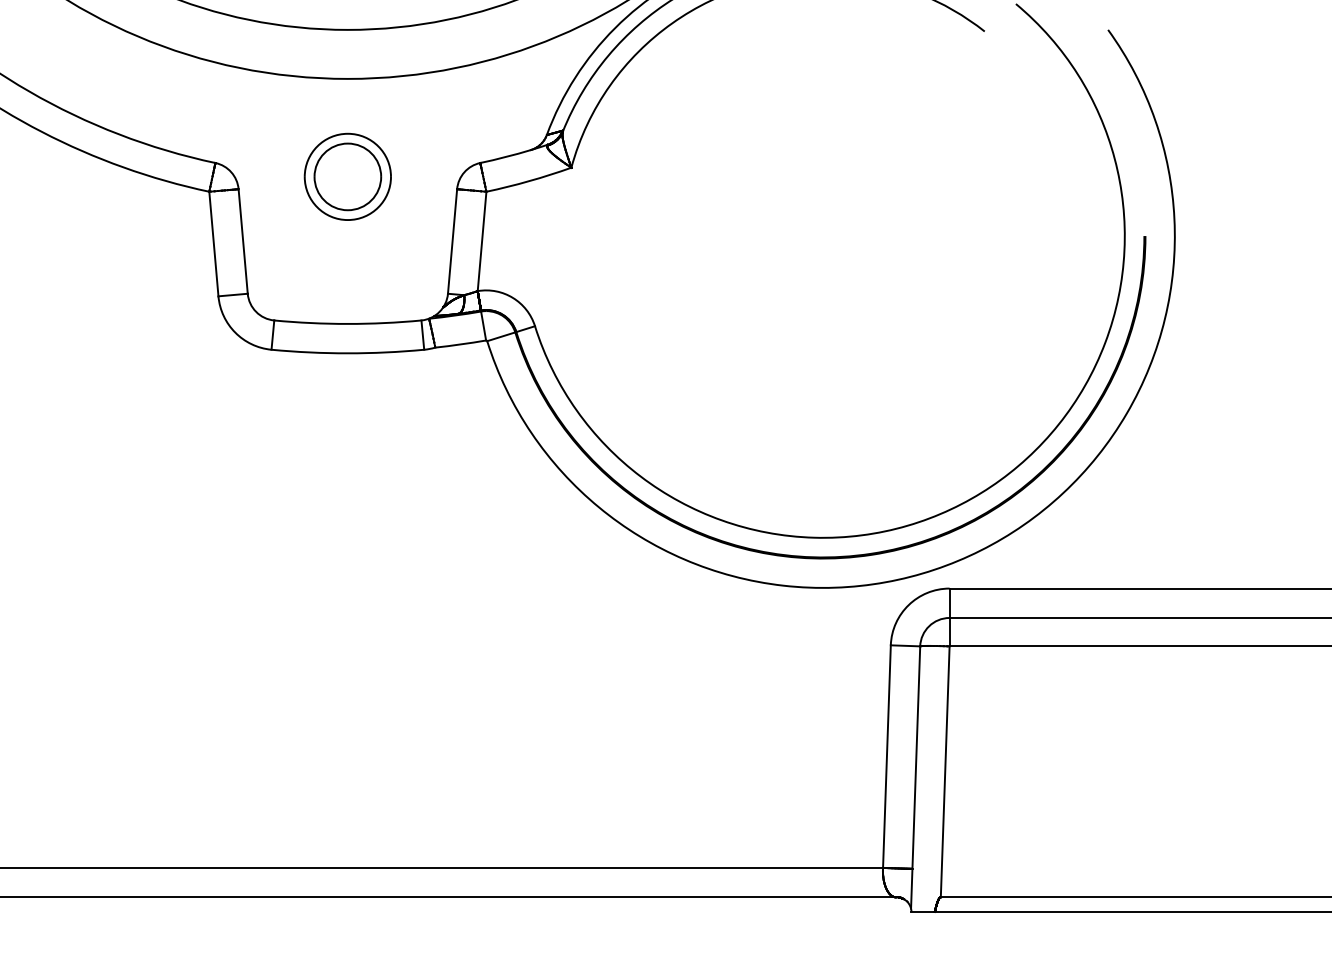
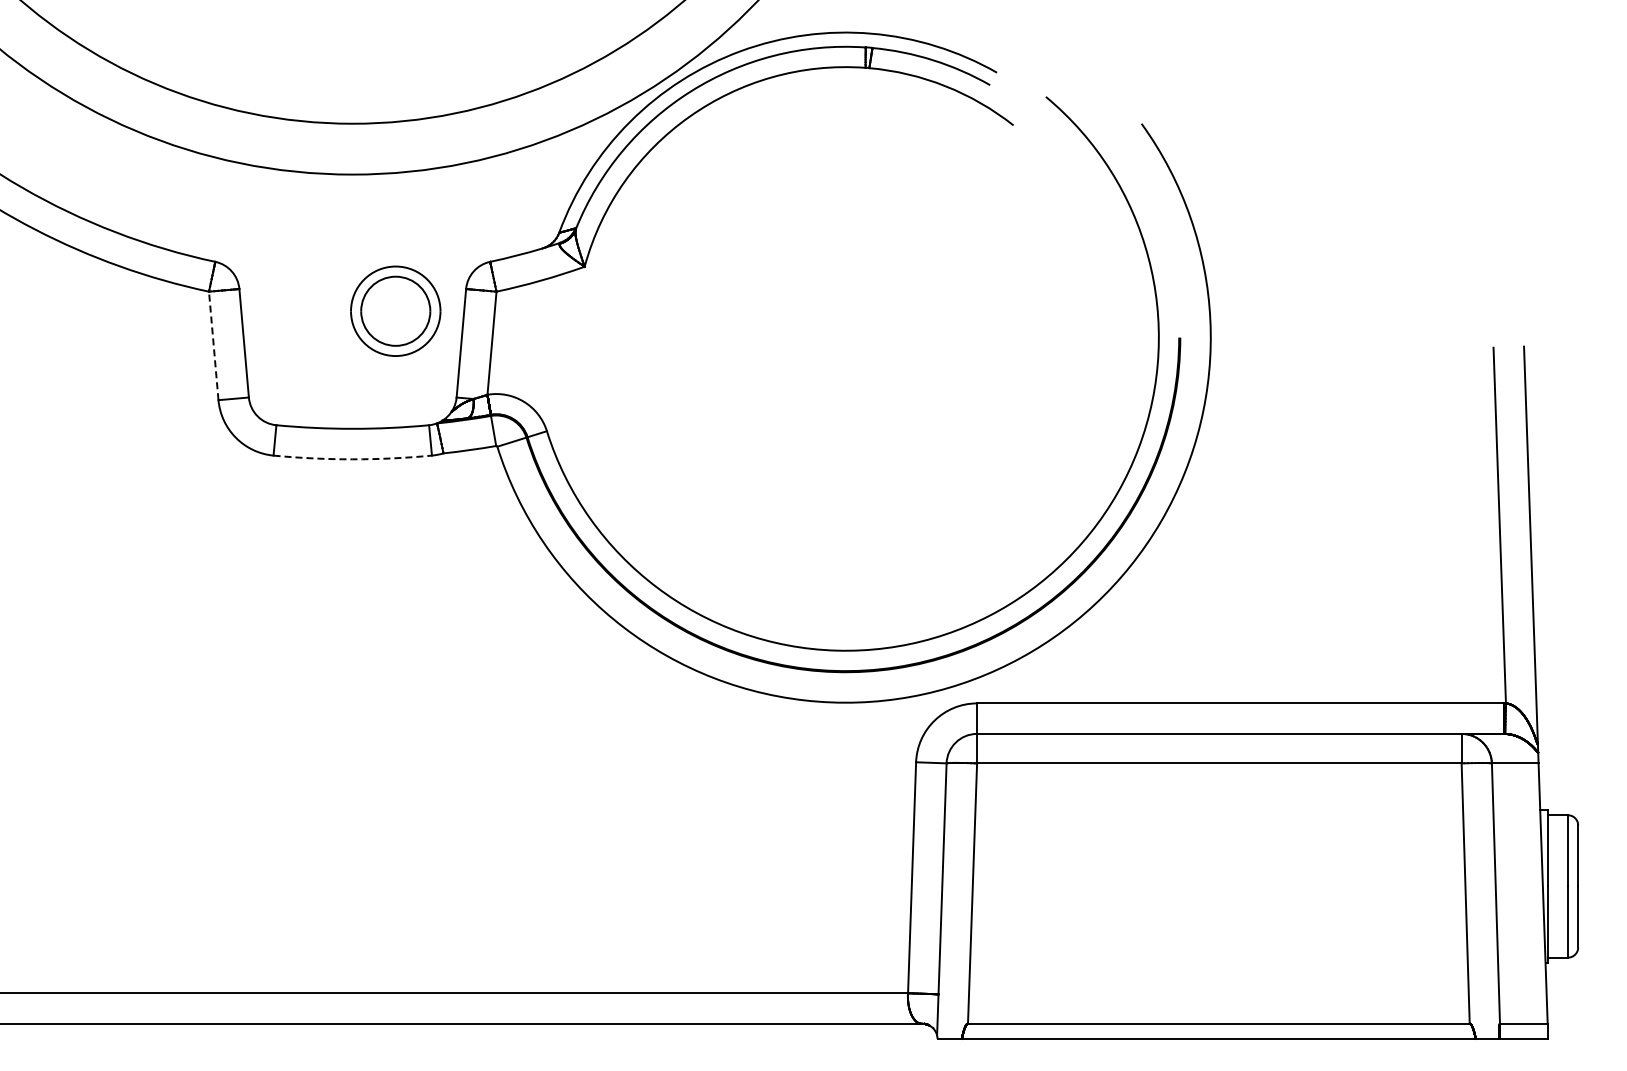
part: (347, 176) -> (395, 310), moved
line: (213, 243) -> (213, 345), solid -> dashed
arc: (347, 353) -> (352, 459), solid -> dashed

